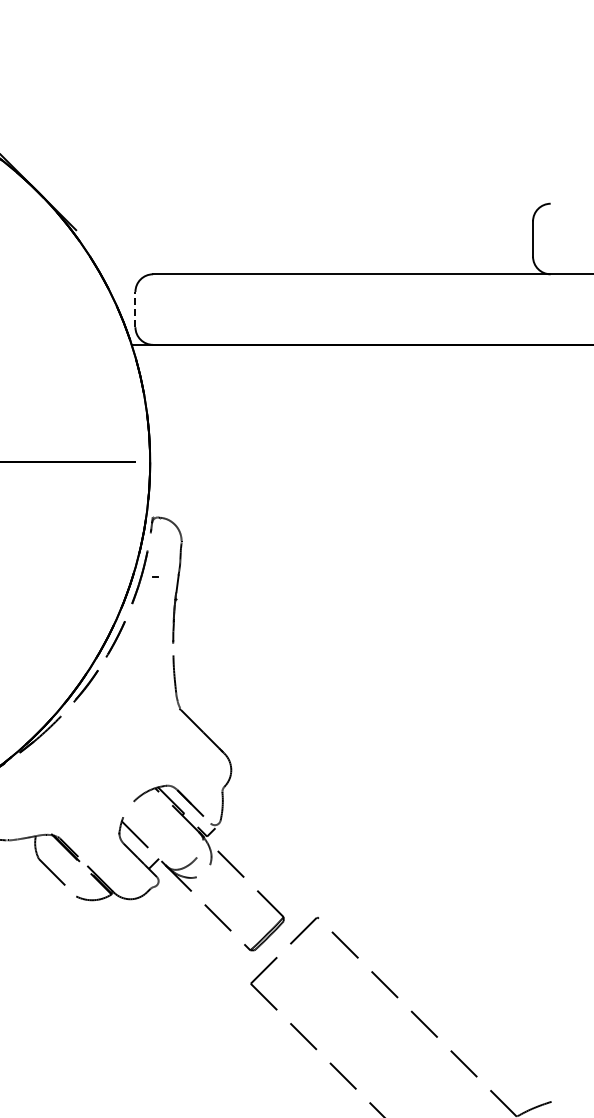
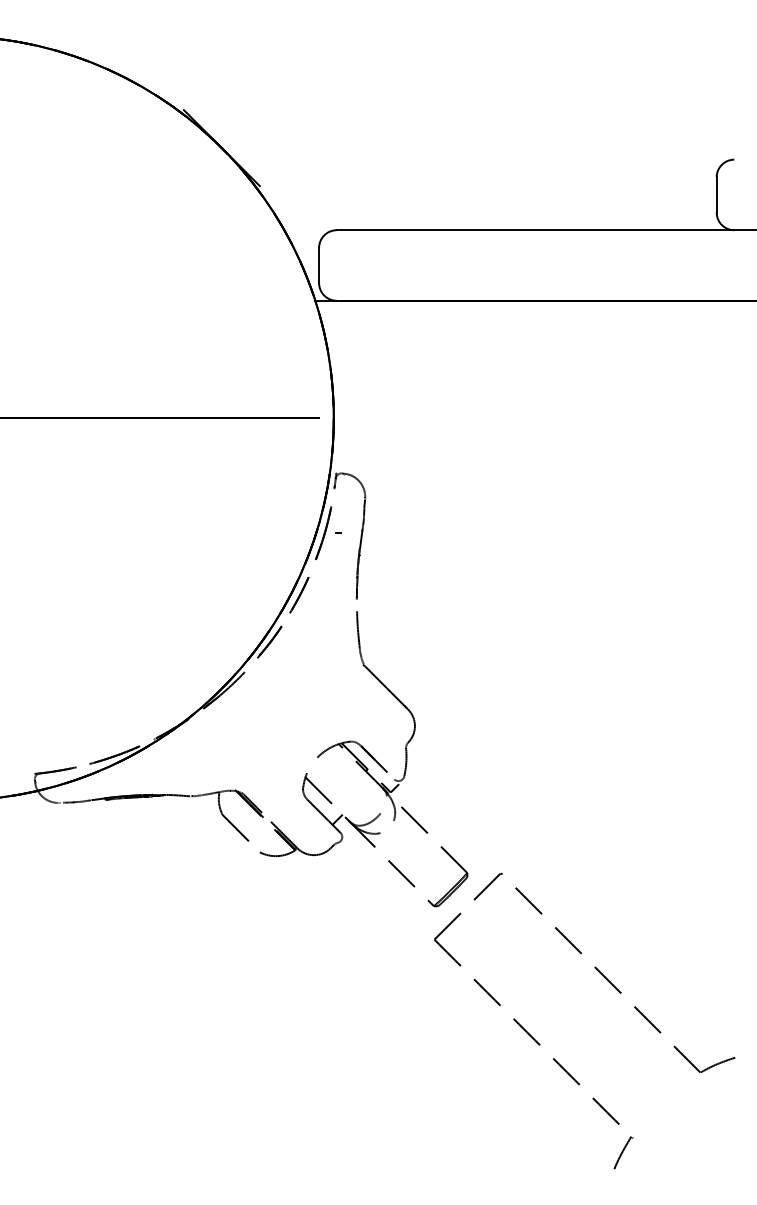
line: (135, 309) -> (319, 265), dashed -> solid

